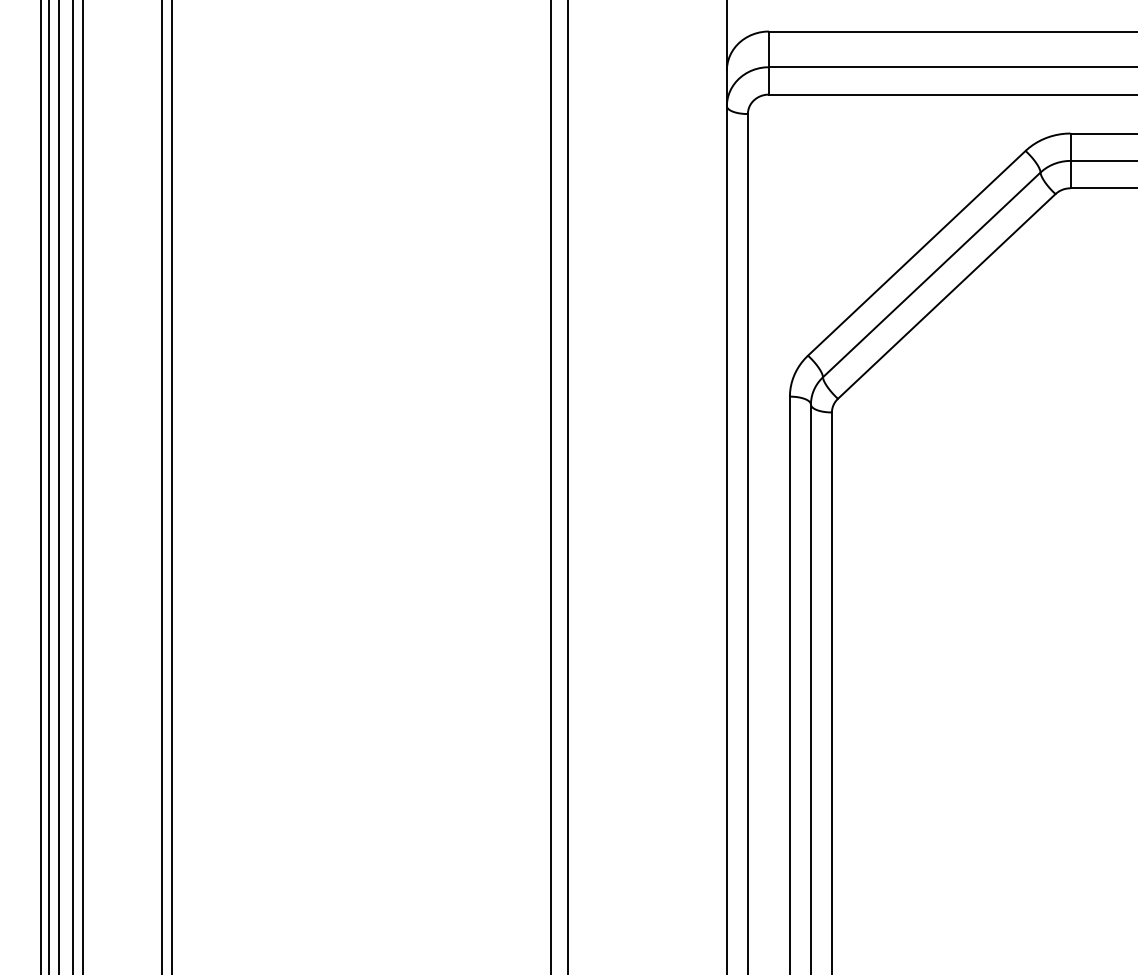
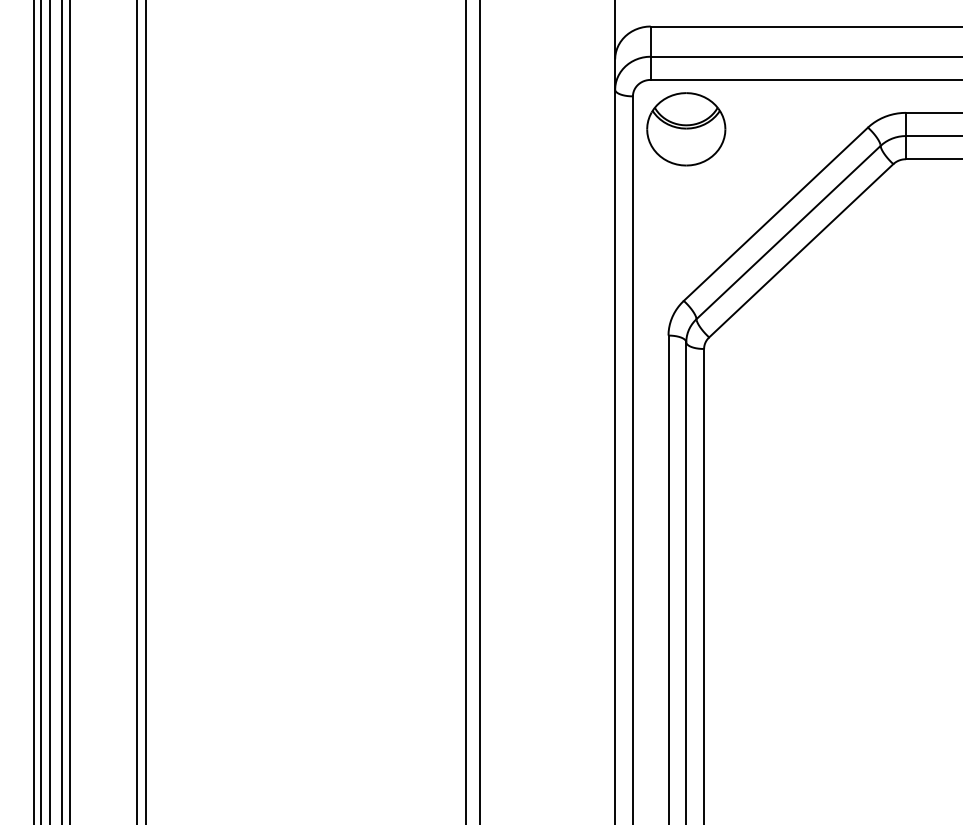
part: (810, 152) -> (685, 128), added

